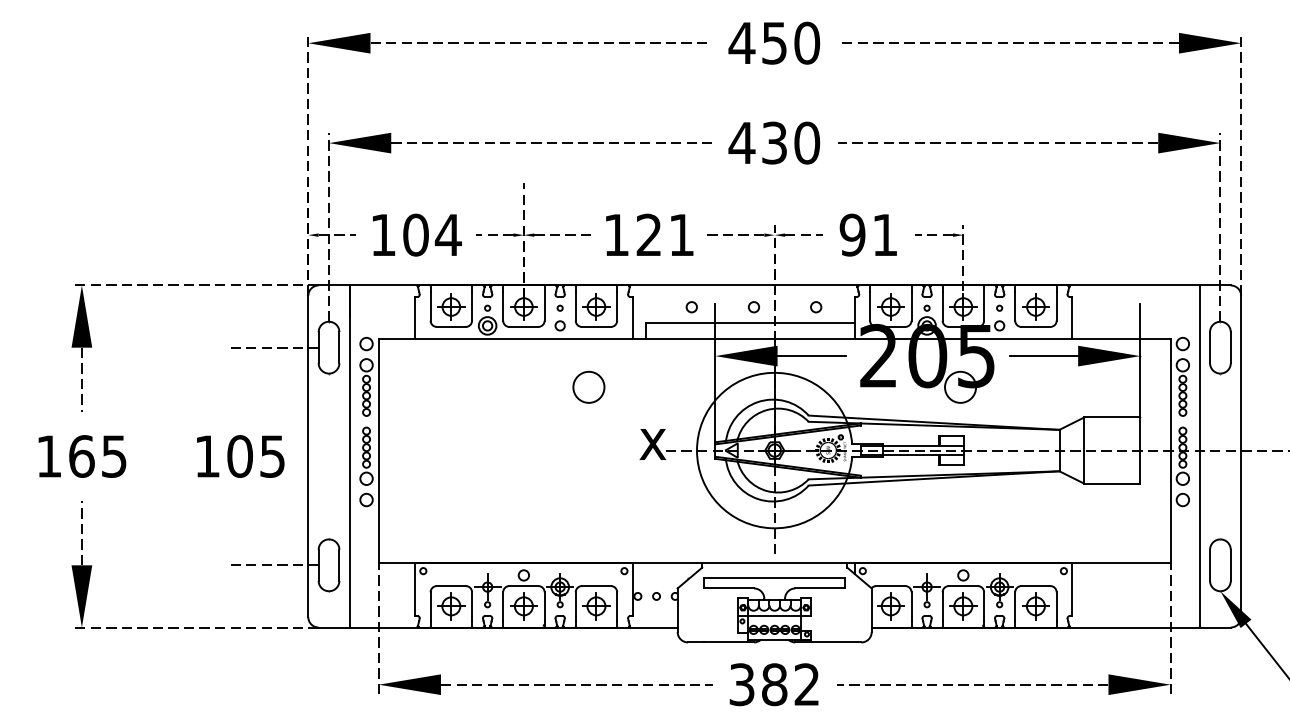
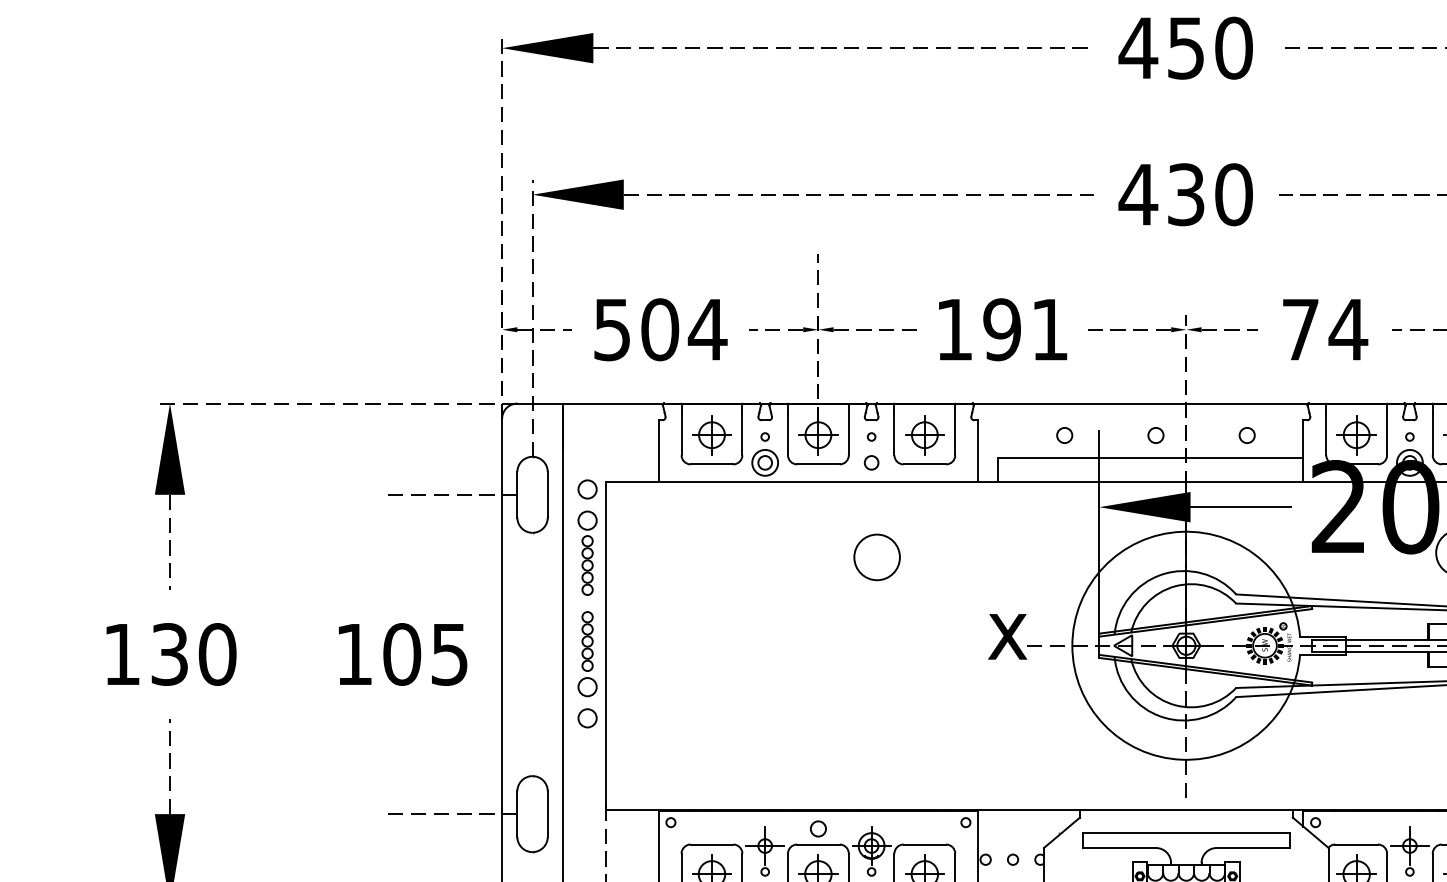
text: (648, 234) -> (1001, 328), 121 -> 191
text: (868, 234) -> (1323, 328), 91 -> 74
text: (383, 235) -> (612, 330), 104 -> 504
circle: (588, 386) -> (876, 556), moved
text: (98, 456) -> (194, 654), 165 -> 130

